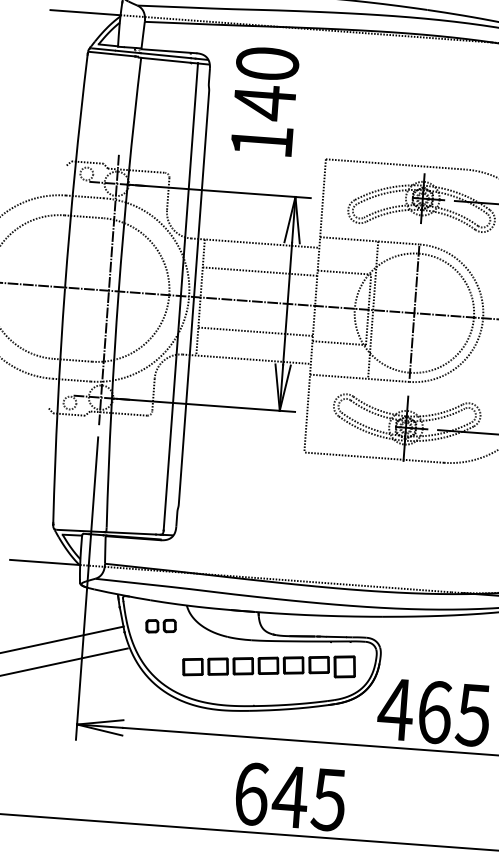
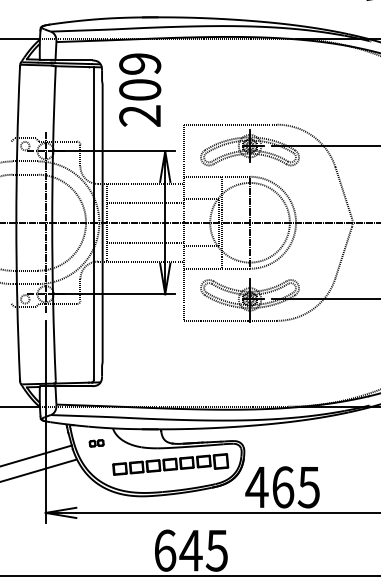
text: (265, 101) -> (140, 89), 140 -> 209
part: (160, 626) -> (96, 443), size x0.7

